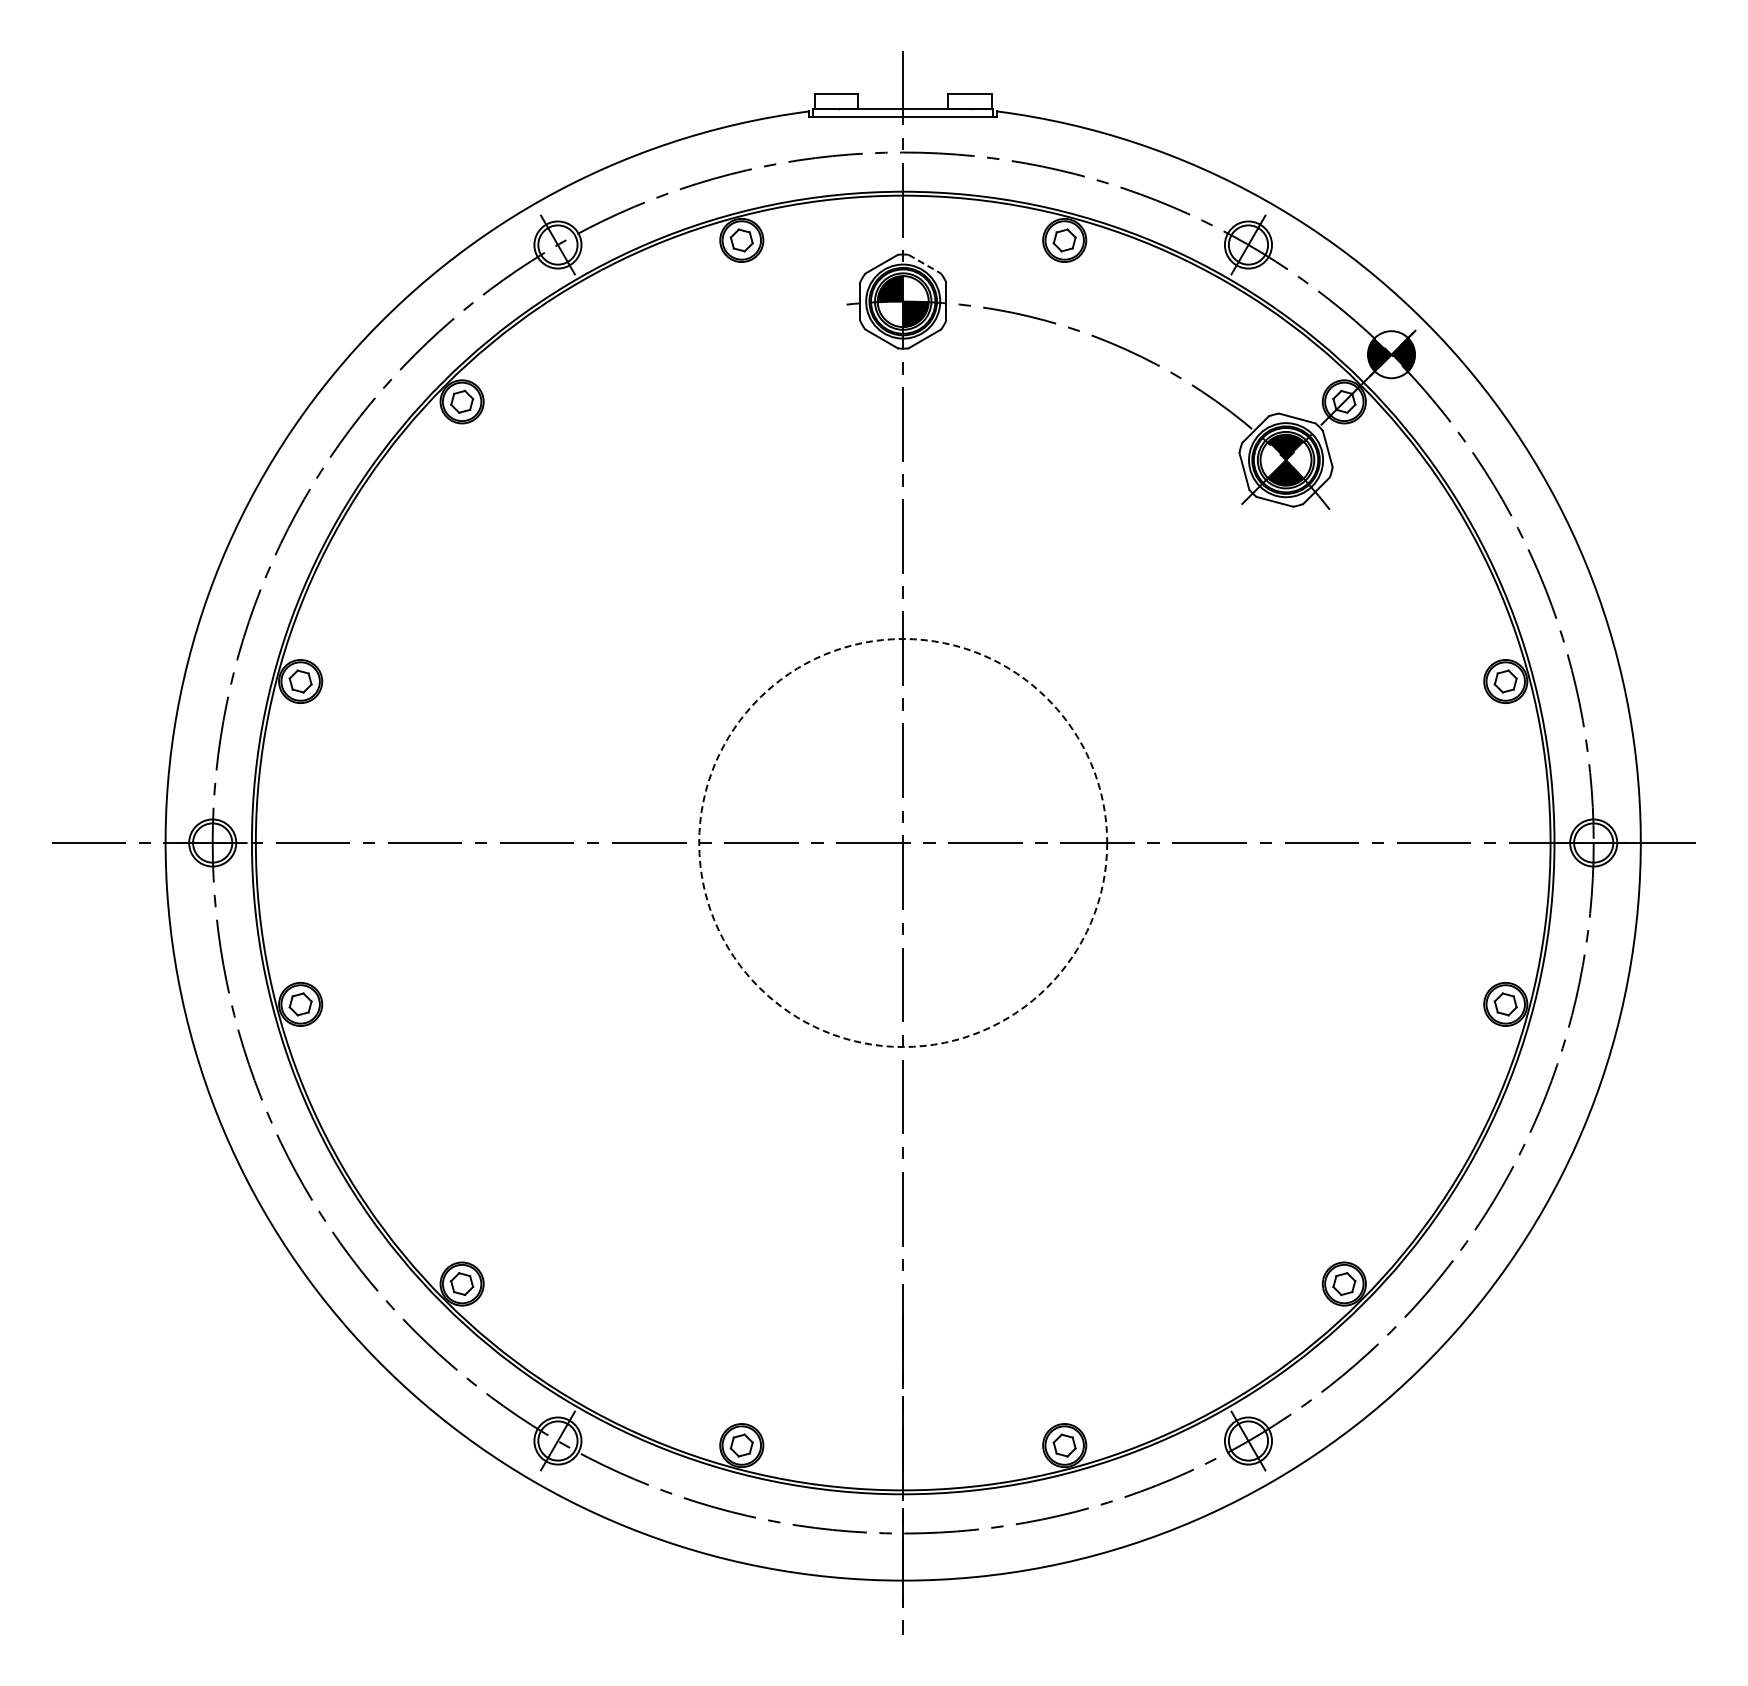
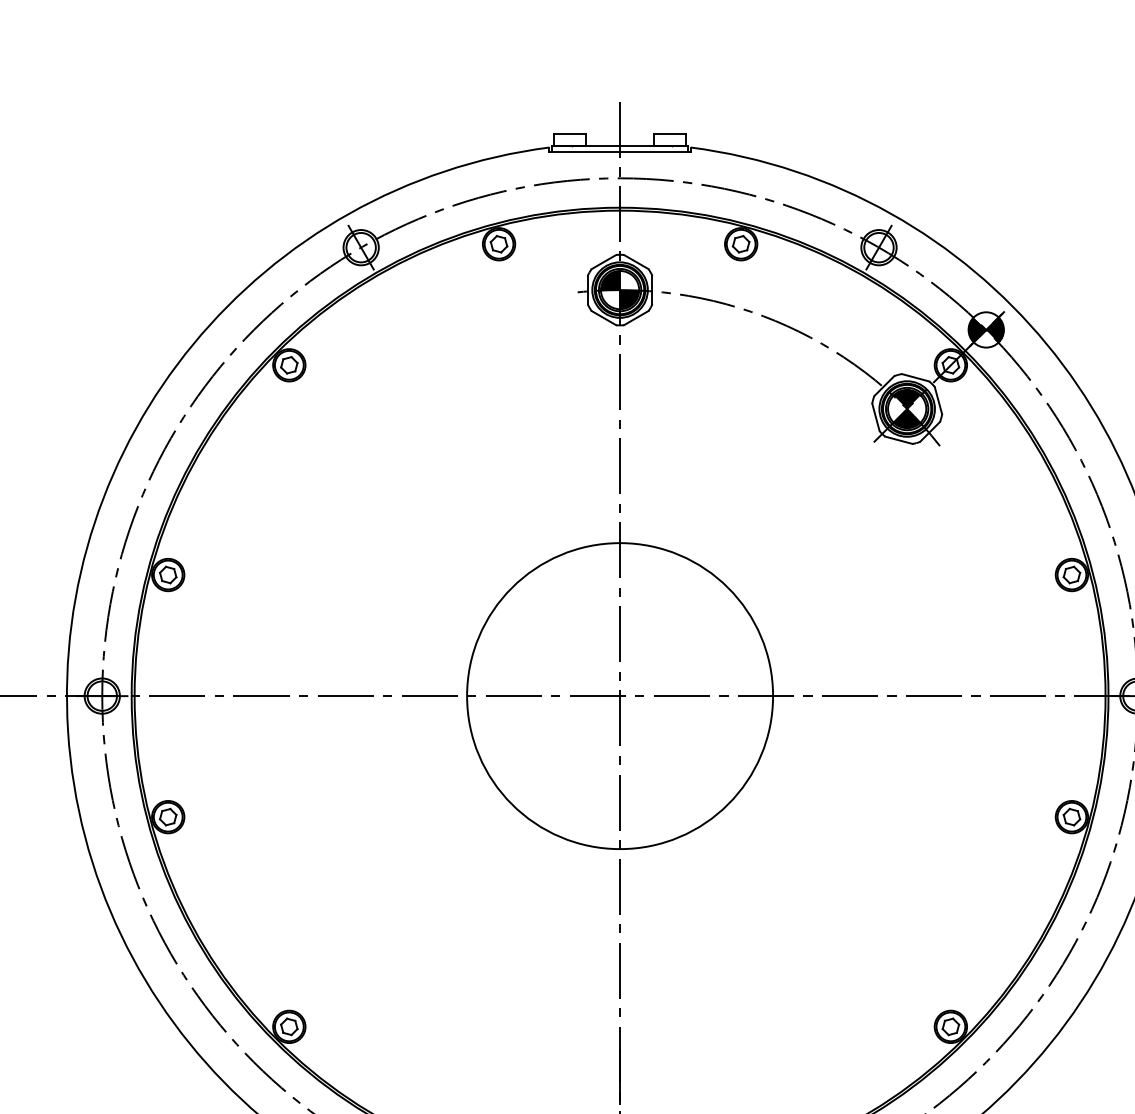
line: (924, 264) -> (636, 262), dashed -> solid
circle: (903, 843) -> (620, 696), dashed -> solid

